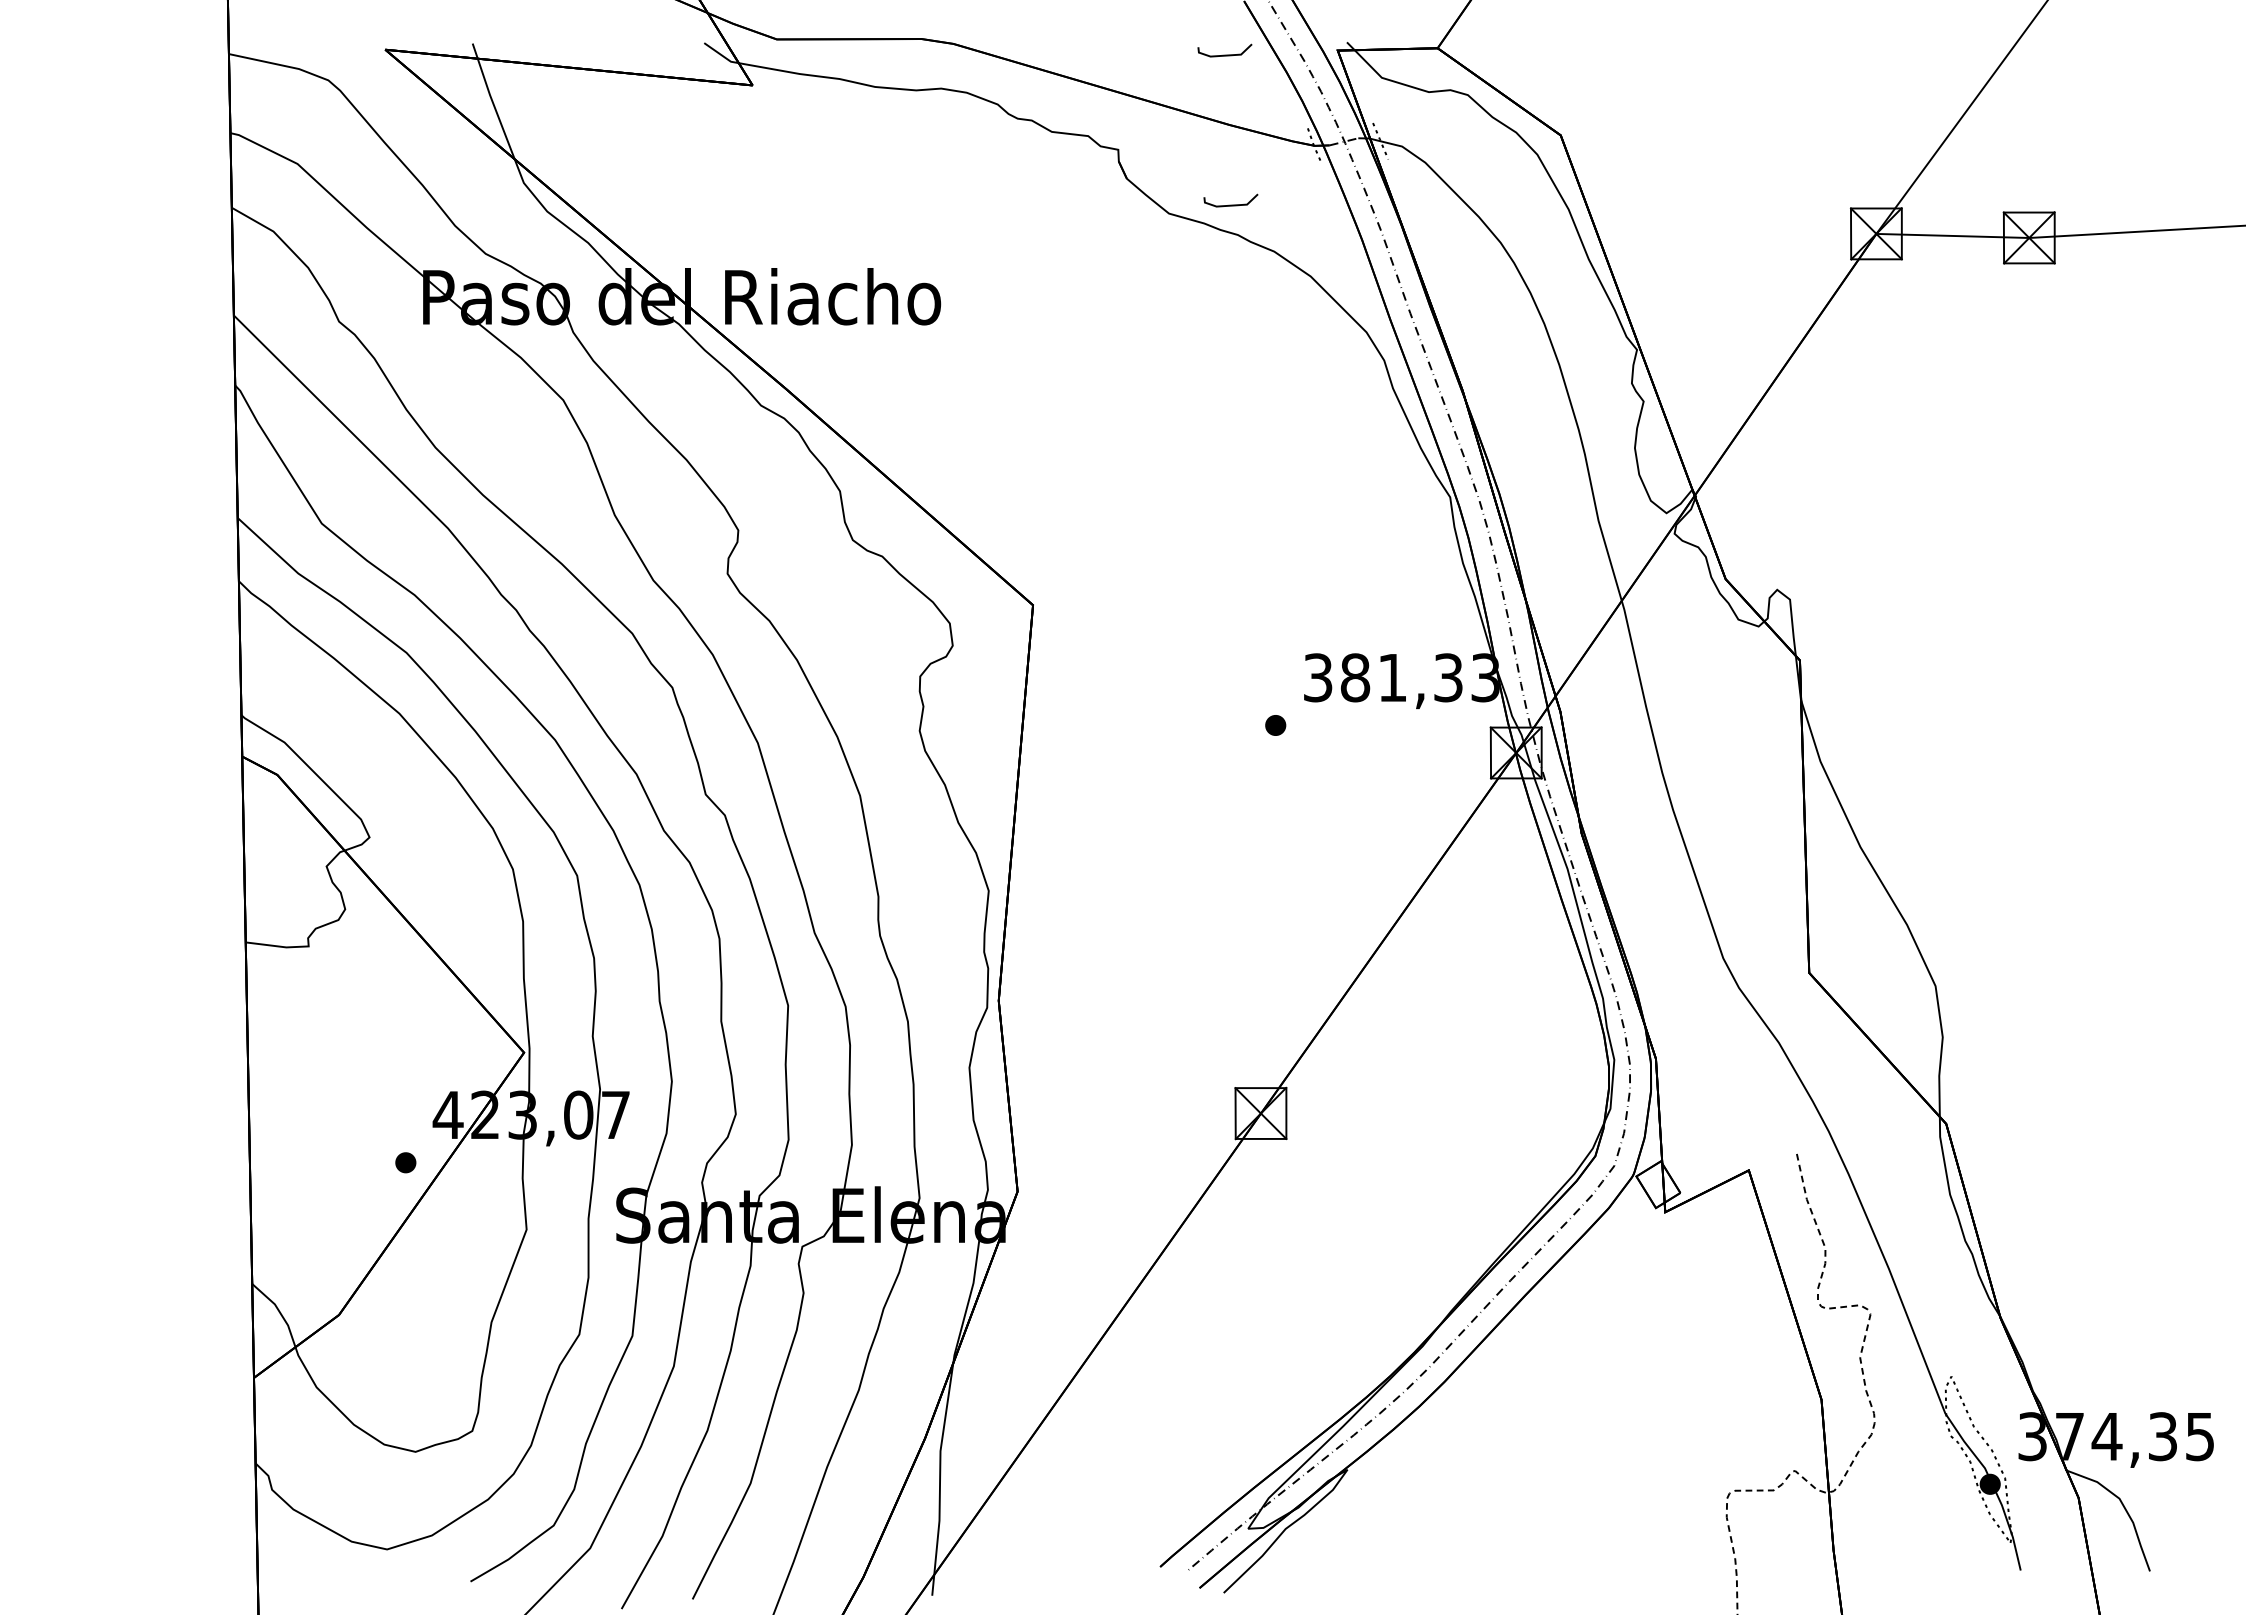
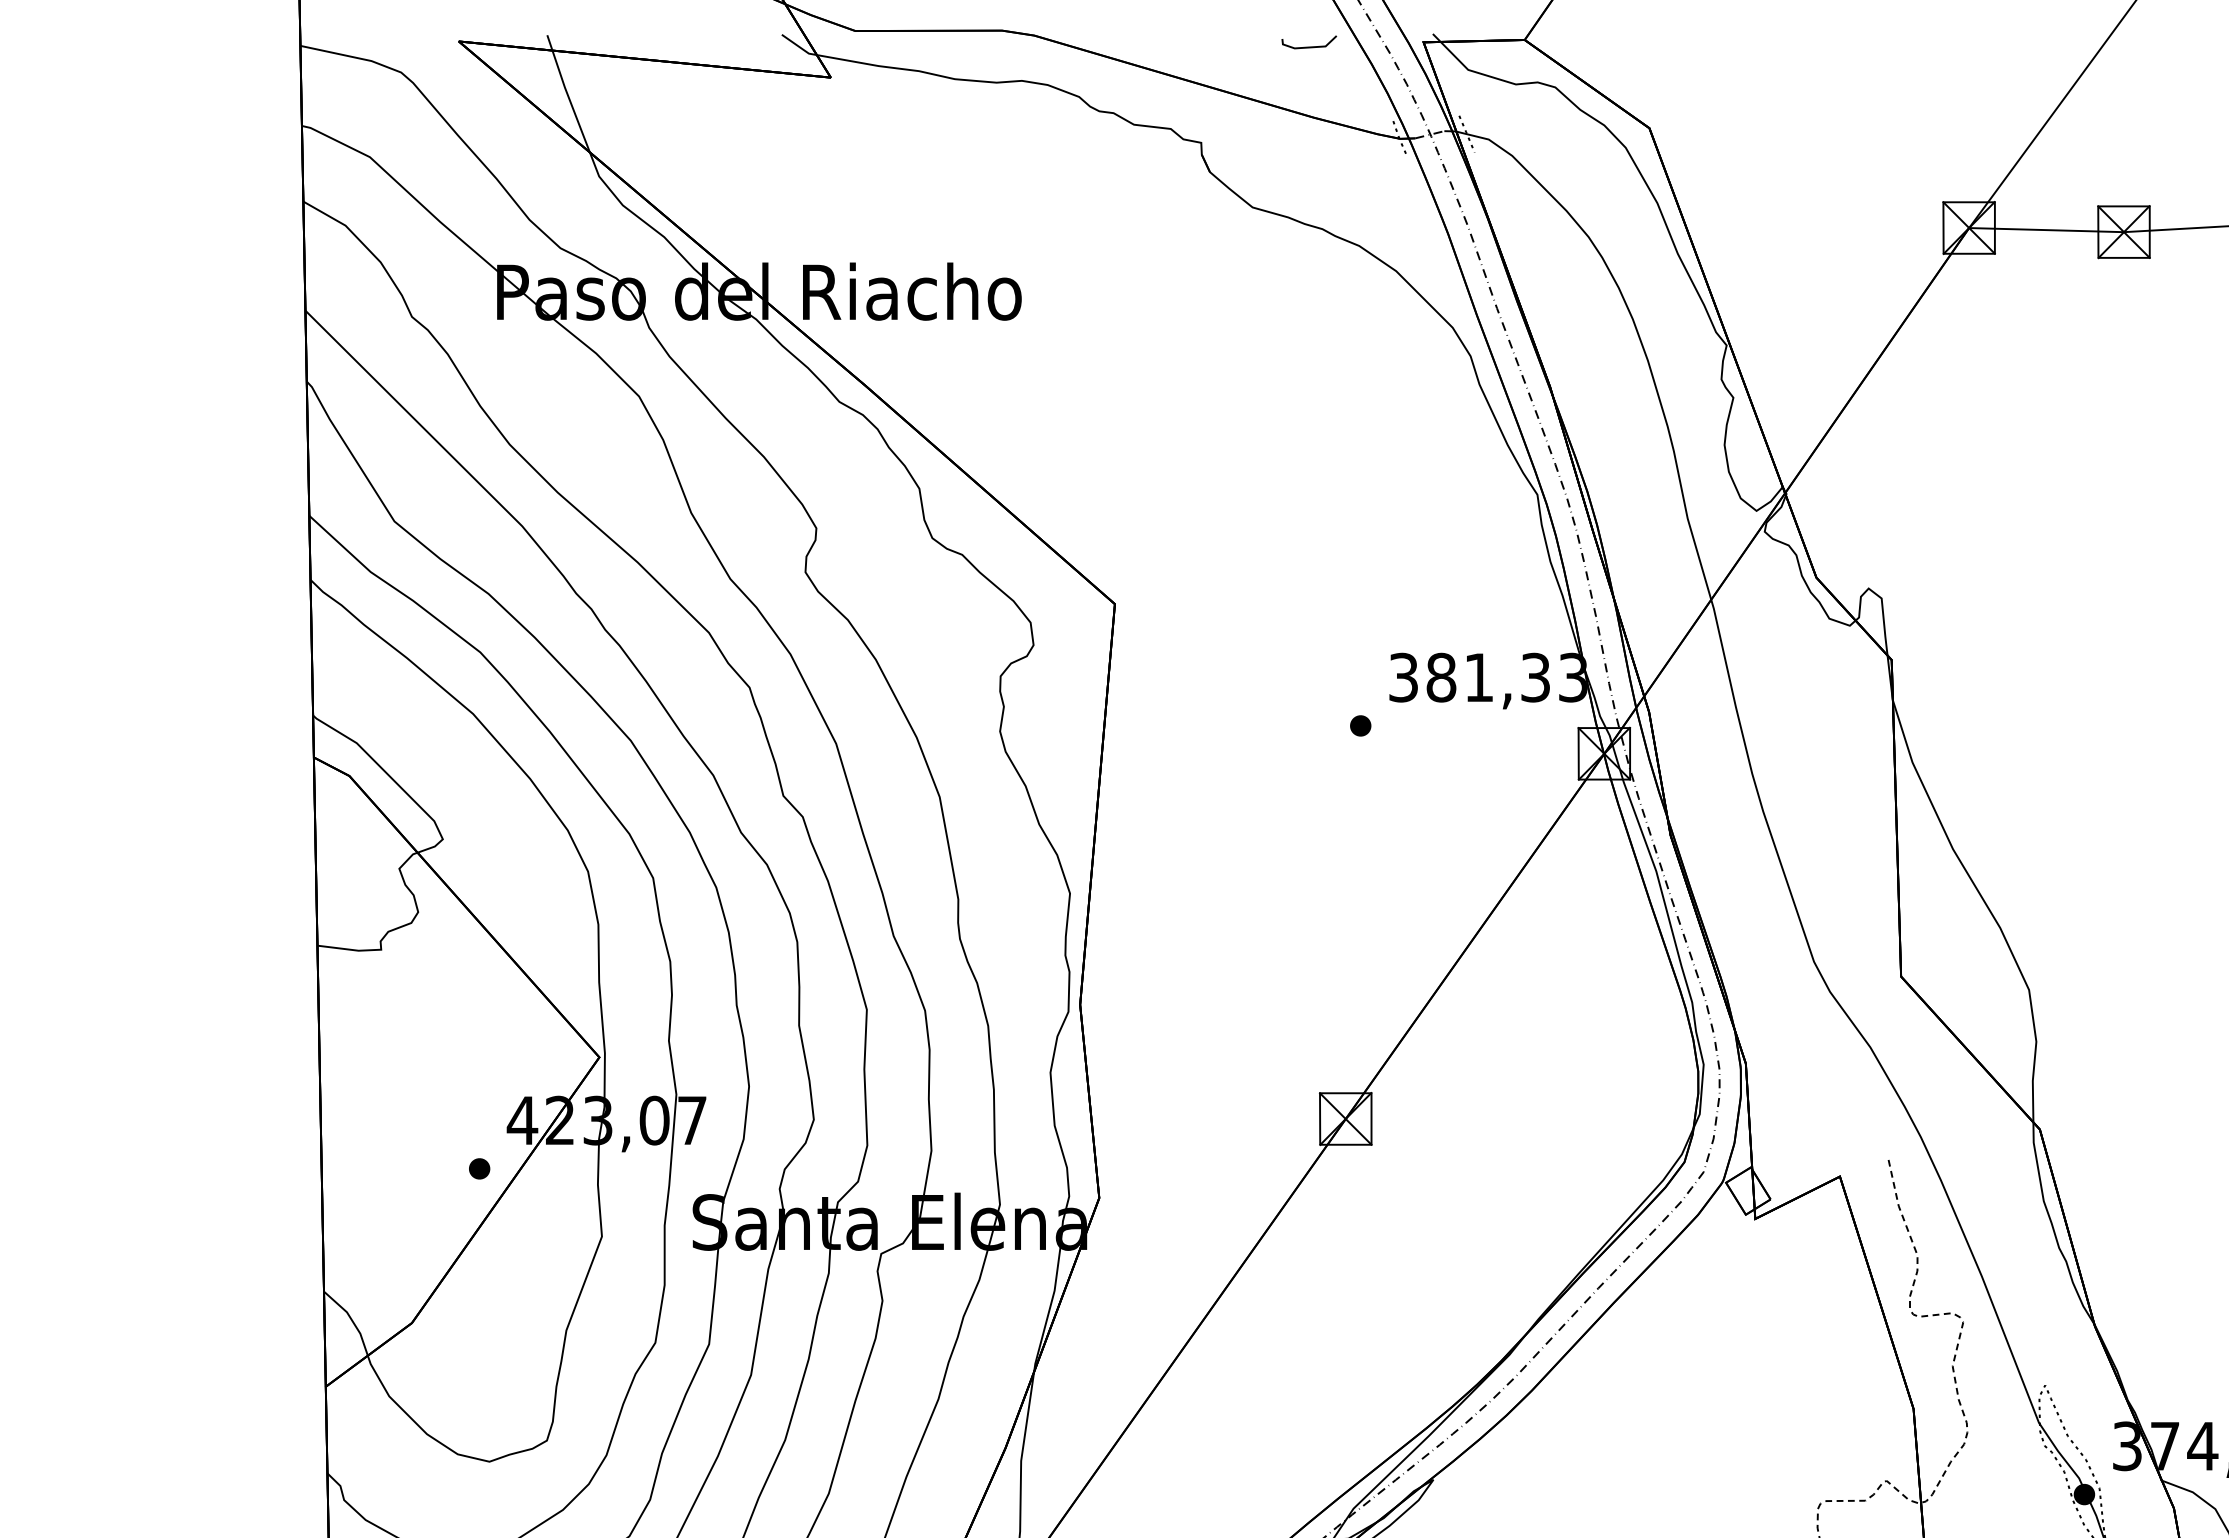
line: (1230, 204) -> (1314, 198), removed

